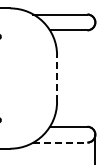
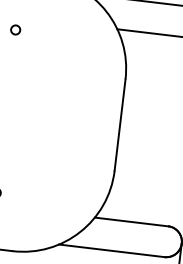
line: (57, 78) -> (120, 125), dashed -> solid
line: (60, 142) -> (111, 250), dashed -> solid

